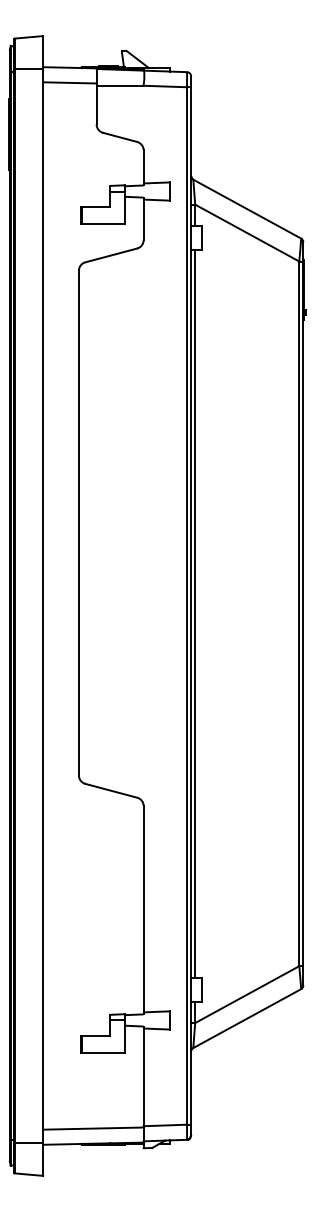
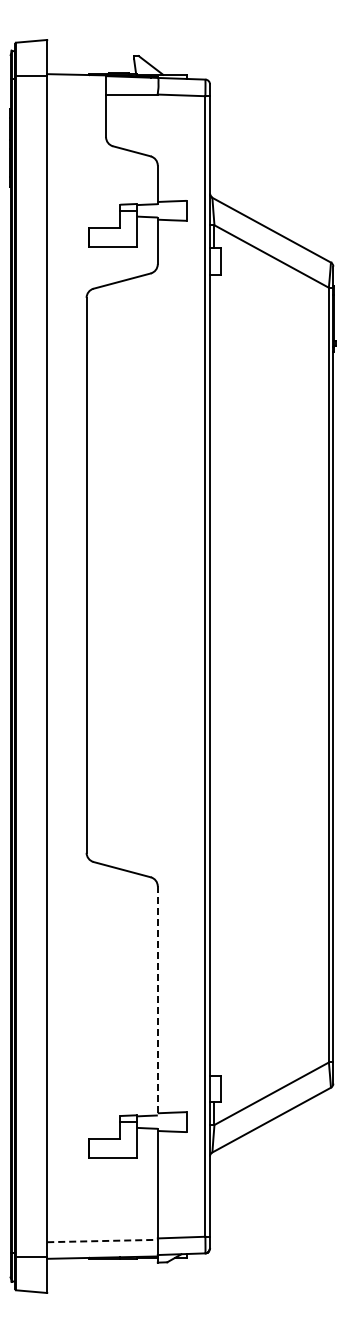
line: (69, 82) -> (76, 91), removed
line: (195, 613) -> (214, 674), removed
line: (143, 909) -> (157, 1000), solid -> dashed
line: (94, 1129) -> (103, 1241), solid -> dashed

